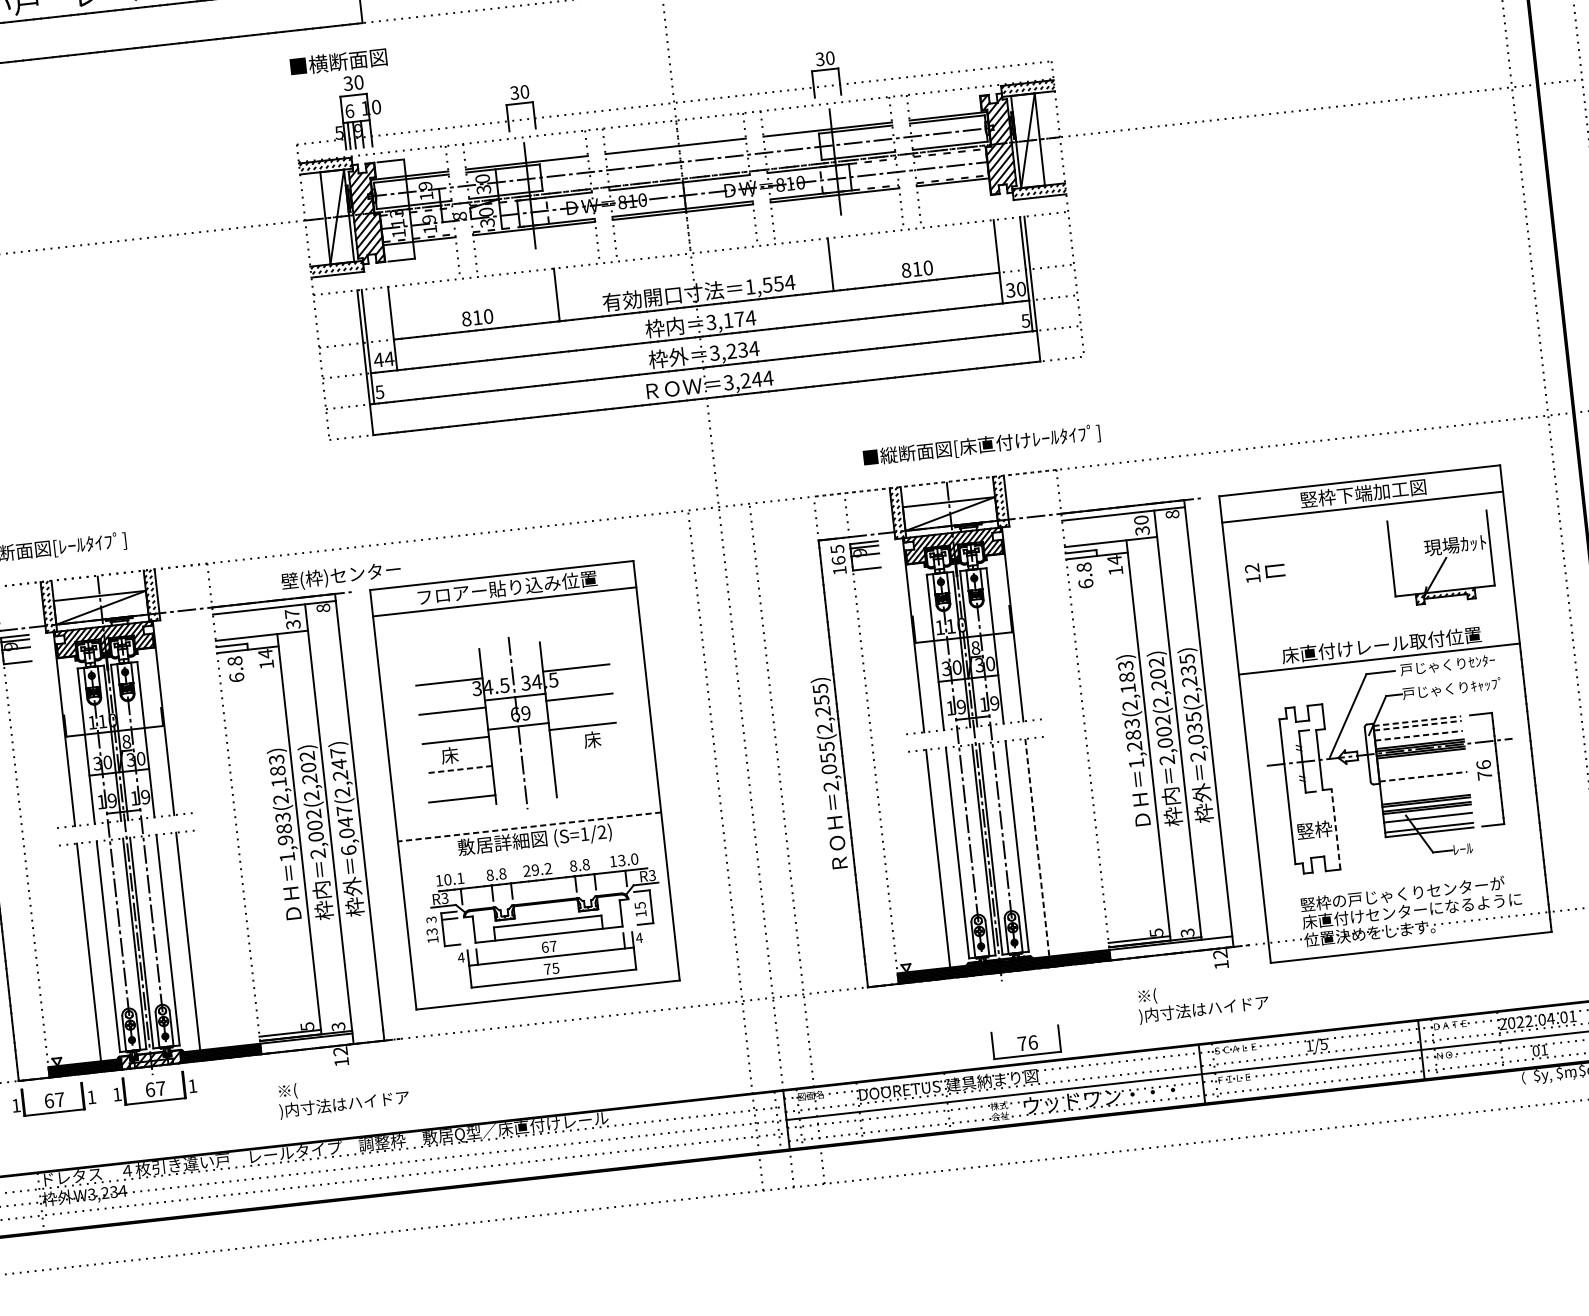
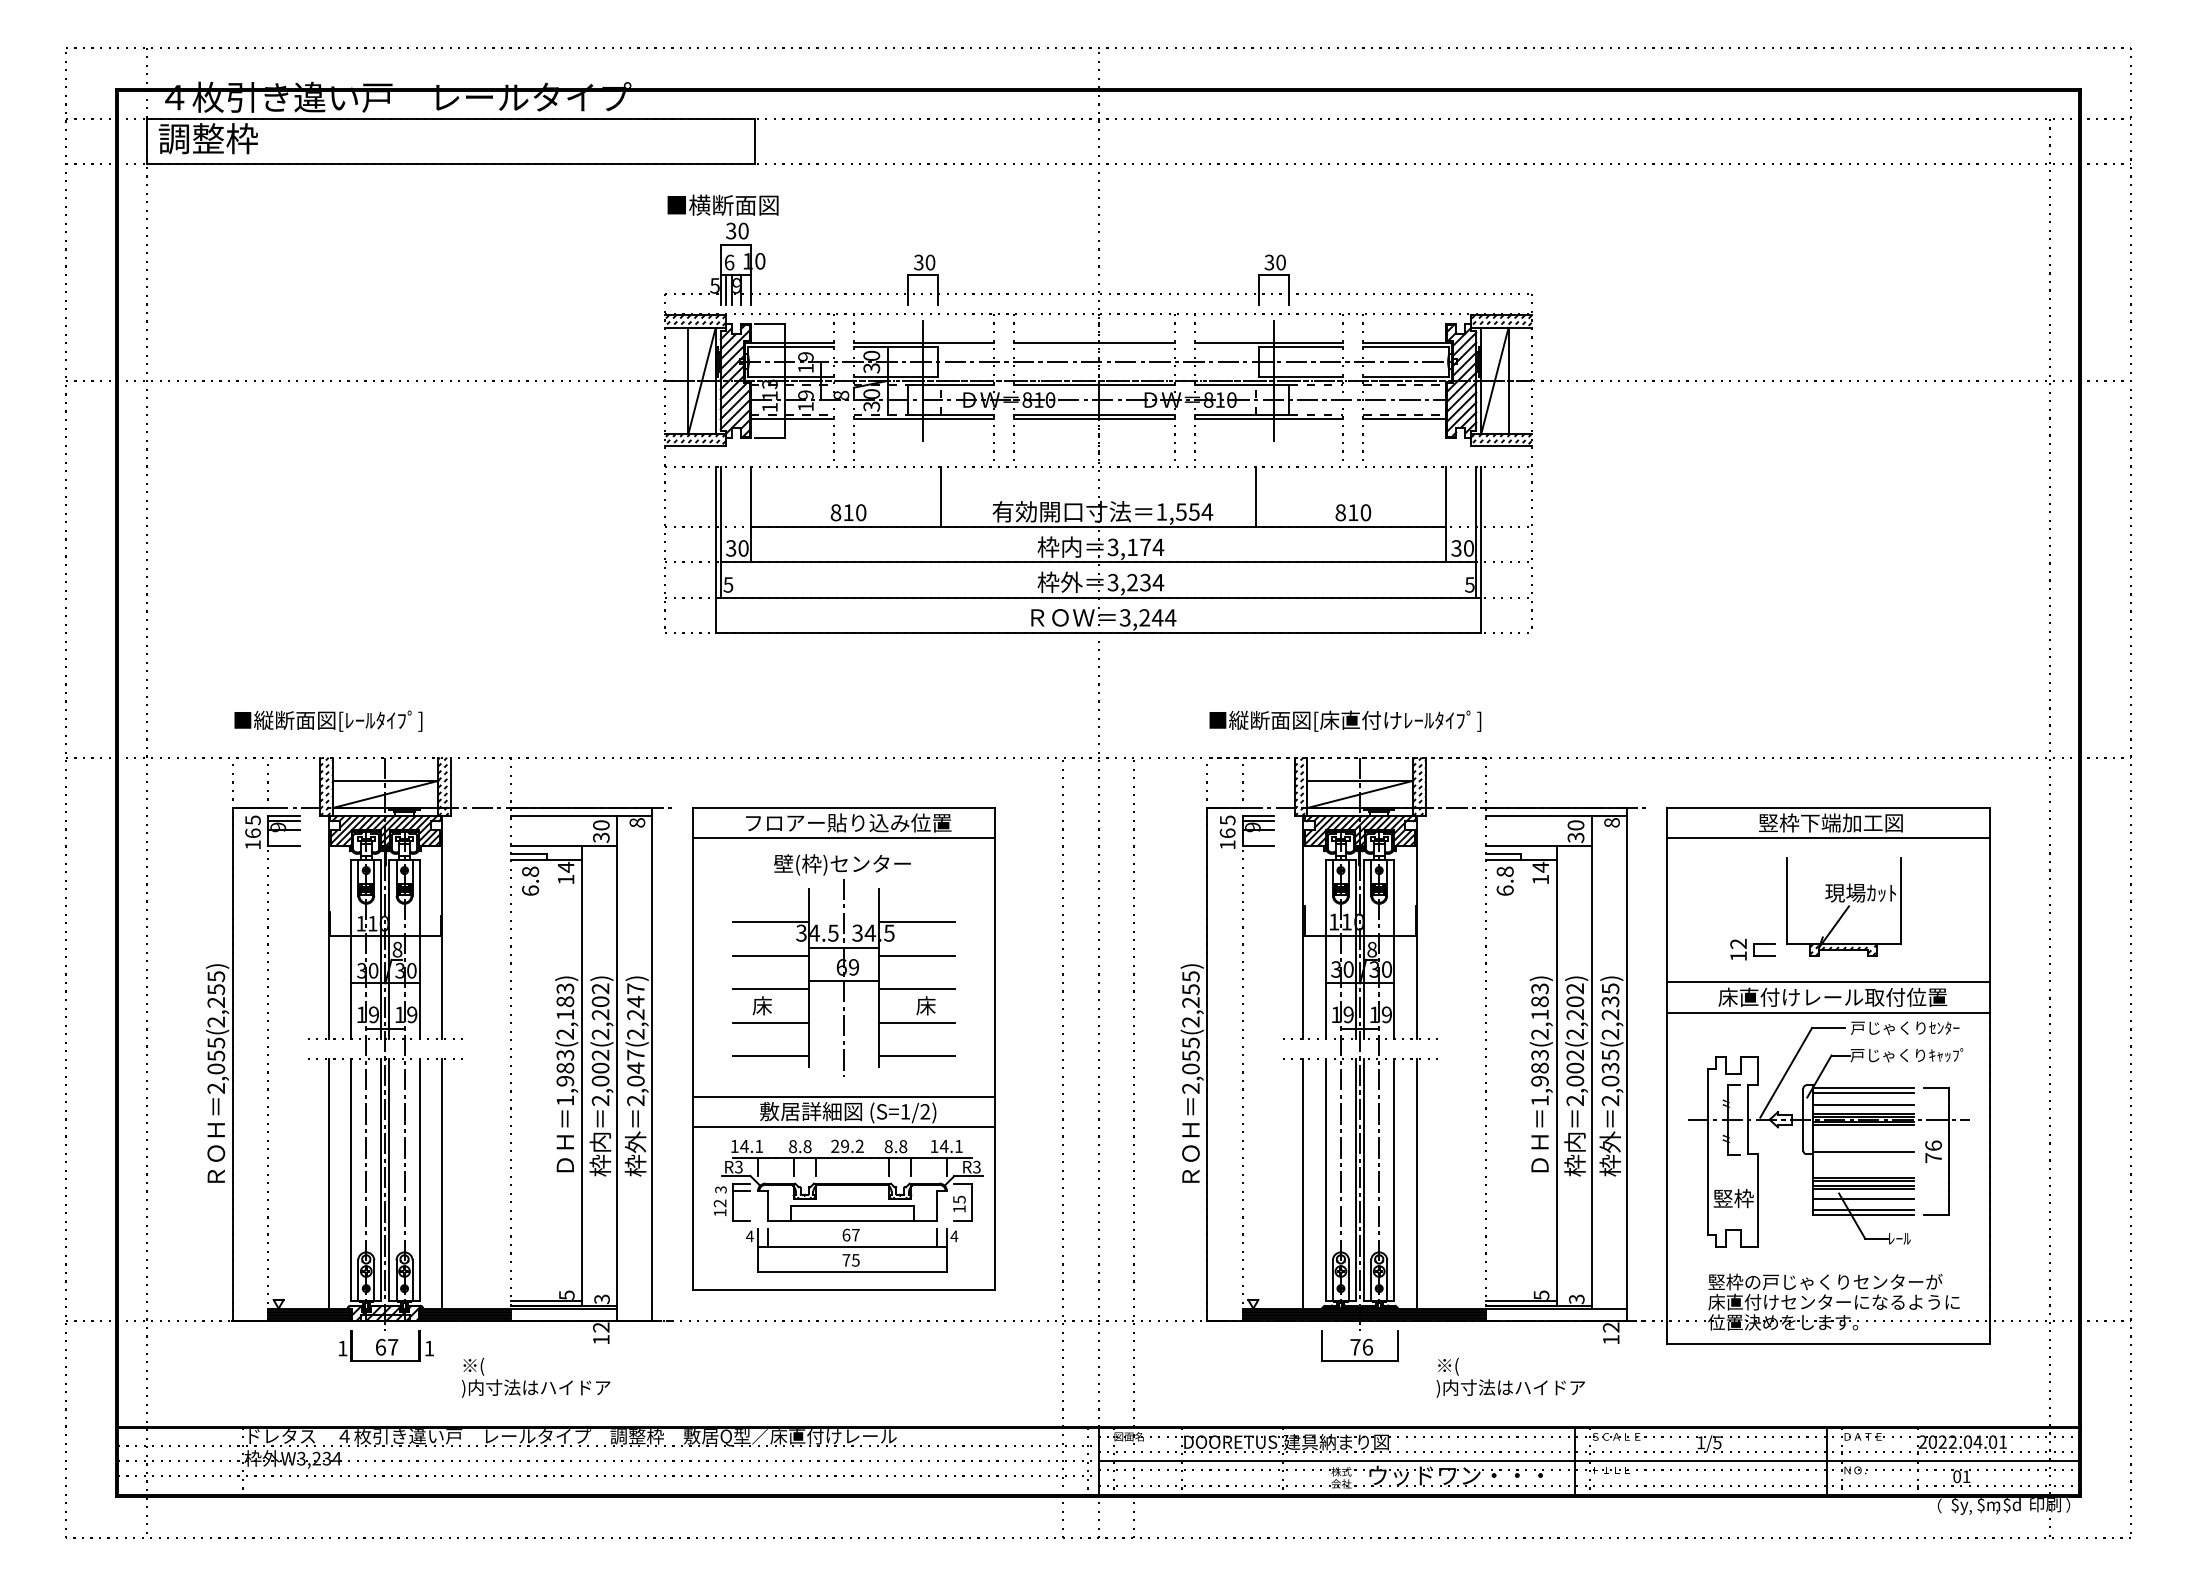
text: (384, 359) -> (737, 548), 44 -> 30
text: (981, 445) -> (1345, 720), moved
part: (1441, 558) -> (1843, 906), moved
part: (1264, 571) -> (1752, 949), moved
text: (341, 575) -> (842, 864), moved
text: (292, 613) -> (601, 825), 37 -> 30
line: (1376, 632) -> (1828, 982), added
line: (1417, 720) -> (1864, 1087), dashed -> solid
line: (1418, 725) -> (1864, 1093), dashed -> solid
line: (1419, 735) -> (1864, 1104), dashed -> solid
text: (1134, 745) -> (1539, 1080), 1,283(2,183) -> 1,983(2,183)
line: (585, 755) -> (916, 1022), added
line: (458, 769) -> (770, 1022), dashed -> solid
line: (1424, 776) -> (1864, 1151), dashed -> solid
line: (589, 784) -> (916, 1056), added
line: (529, 826) -> (843, 1096), dashed -> solid
line: (1336, 828) -> (1758, 1199), dashed -> solid
line: (1037, 847) -> (1417, 1183), dashed -> solid
text: (348, 850) -> (635, 1100), 6,047(2,247) -> 2,047(2,247)
line: (532, 852) -> (843, 1126), added
text: (627, 859) -> (950, 1145), 13.0 -> 14.1
text: (447, 879) -> (744, 1146), 10.1 -> 14.1
text: (432, 931) -> (720, 1203), 13 -> 12
text: (1202, 1000) -> (1510, 1377), moved
part: (1025, 1041) -> (1359, 1345), moved
text: (343, 1095) -> (536, 1377), moved
part: (54, 1098) -> (270, 1345), removed

